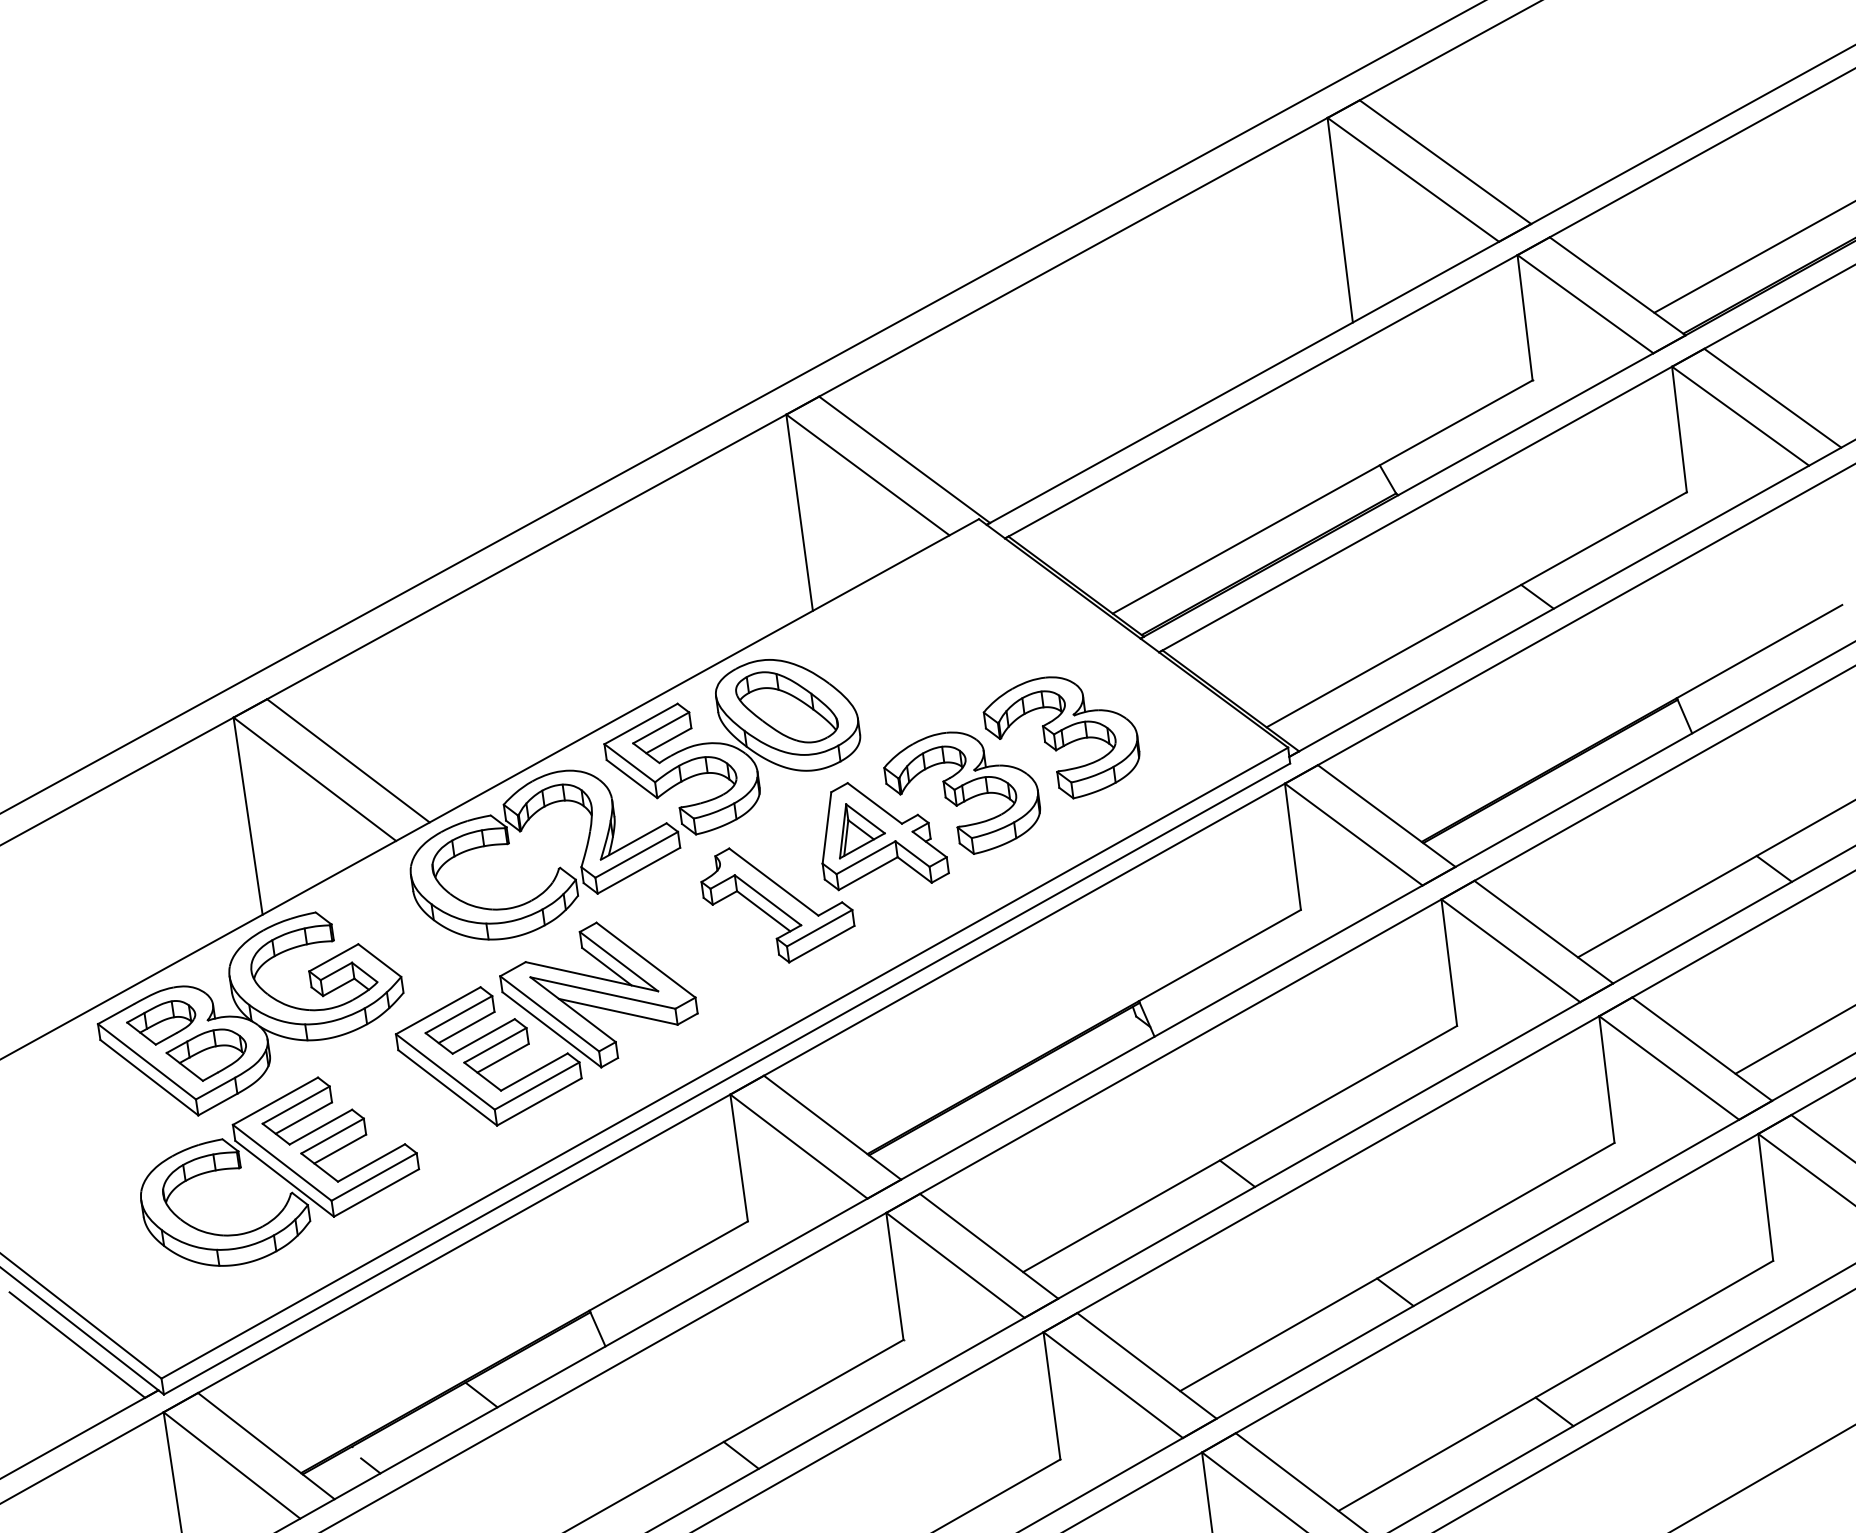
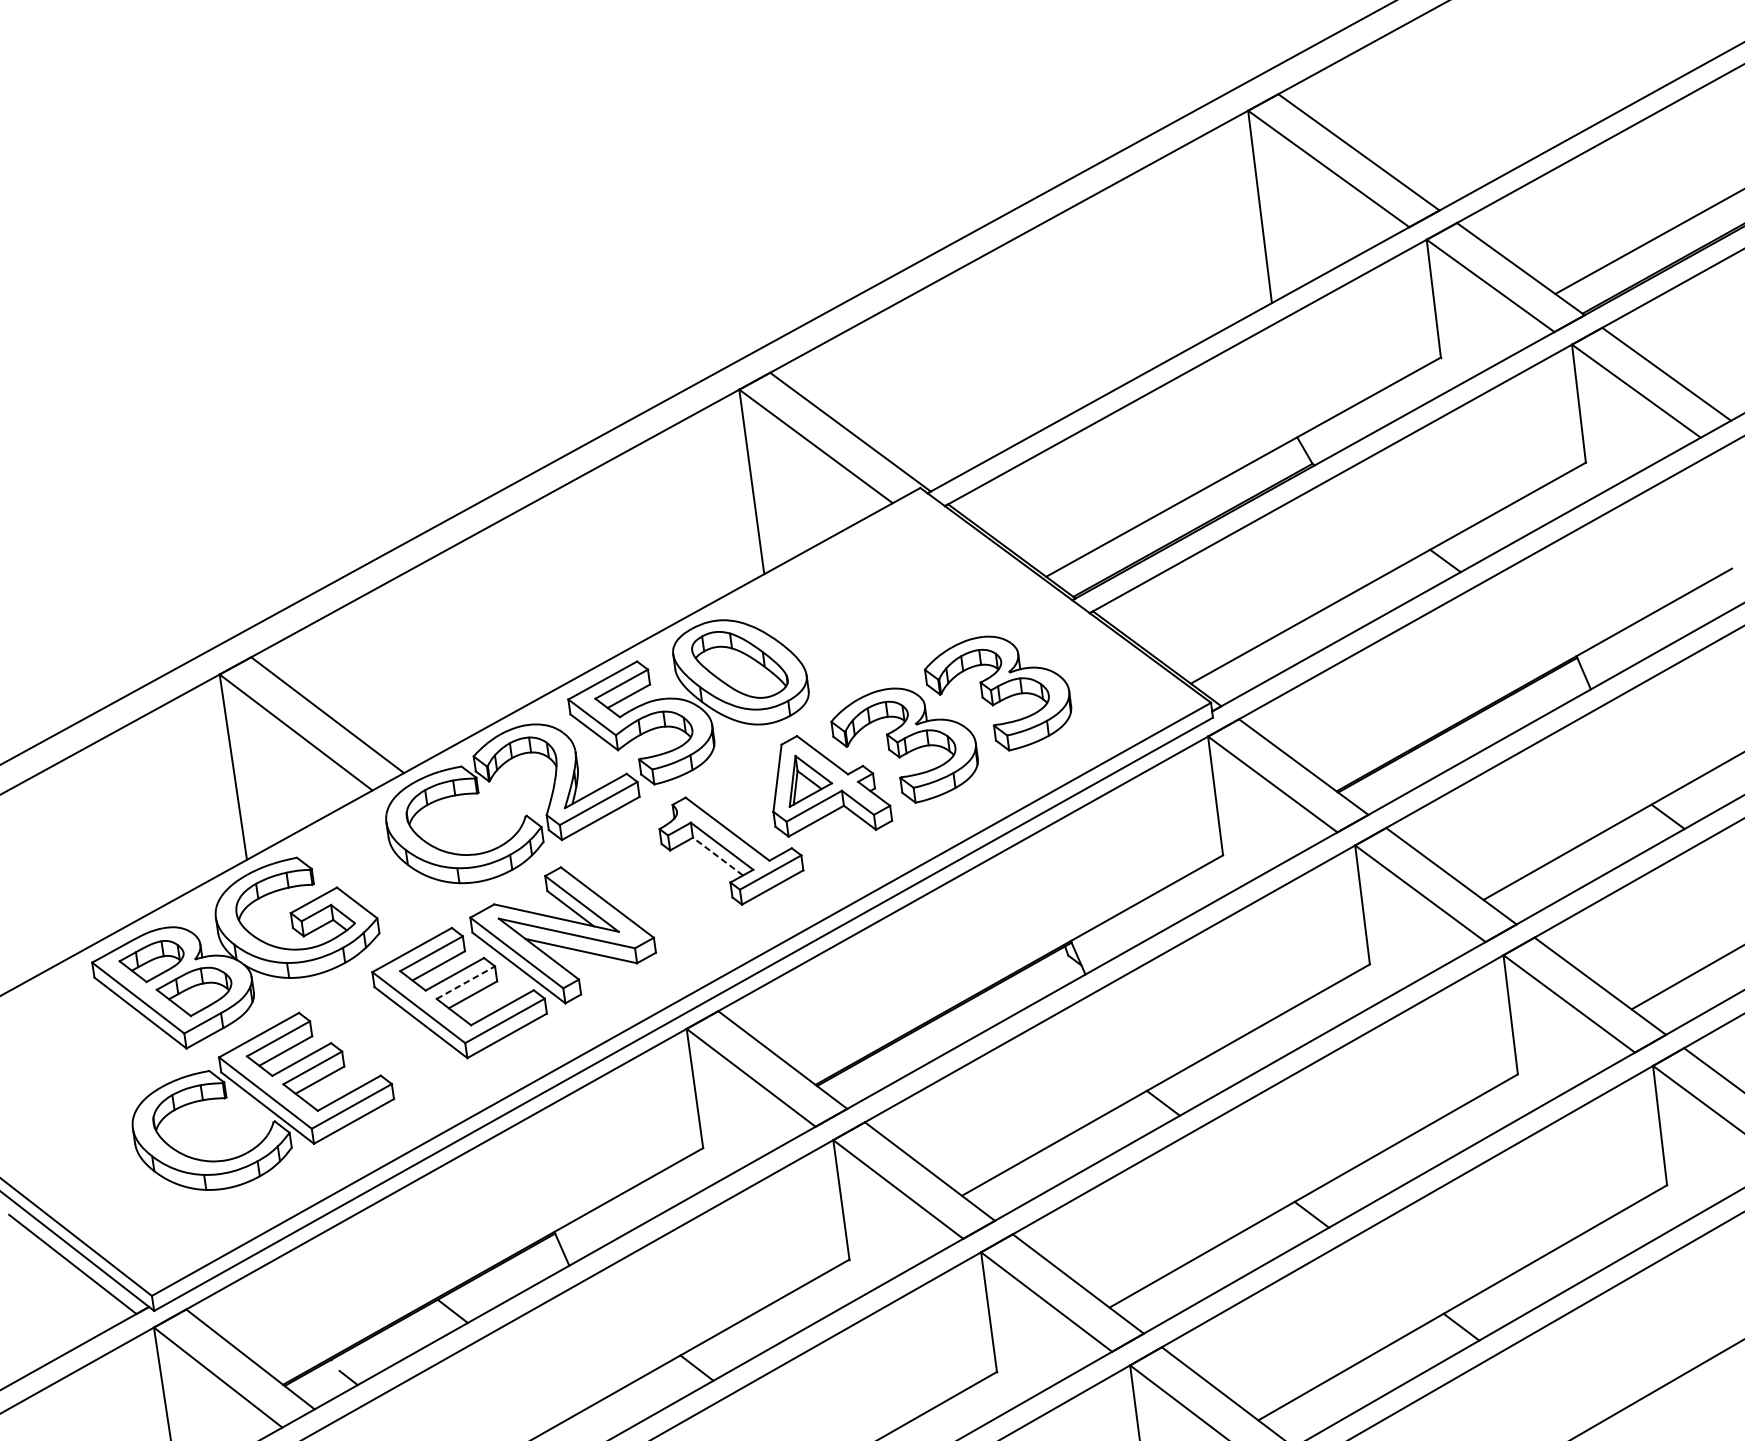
line: (763, 910) -> (717, 855), solid -> dashed
line: (495, 1045) -> (465, 982), solid -> dashed

